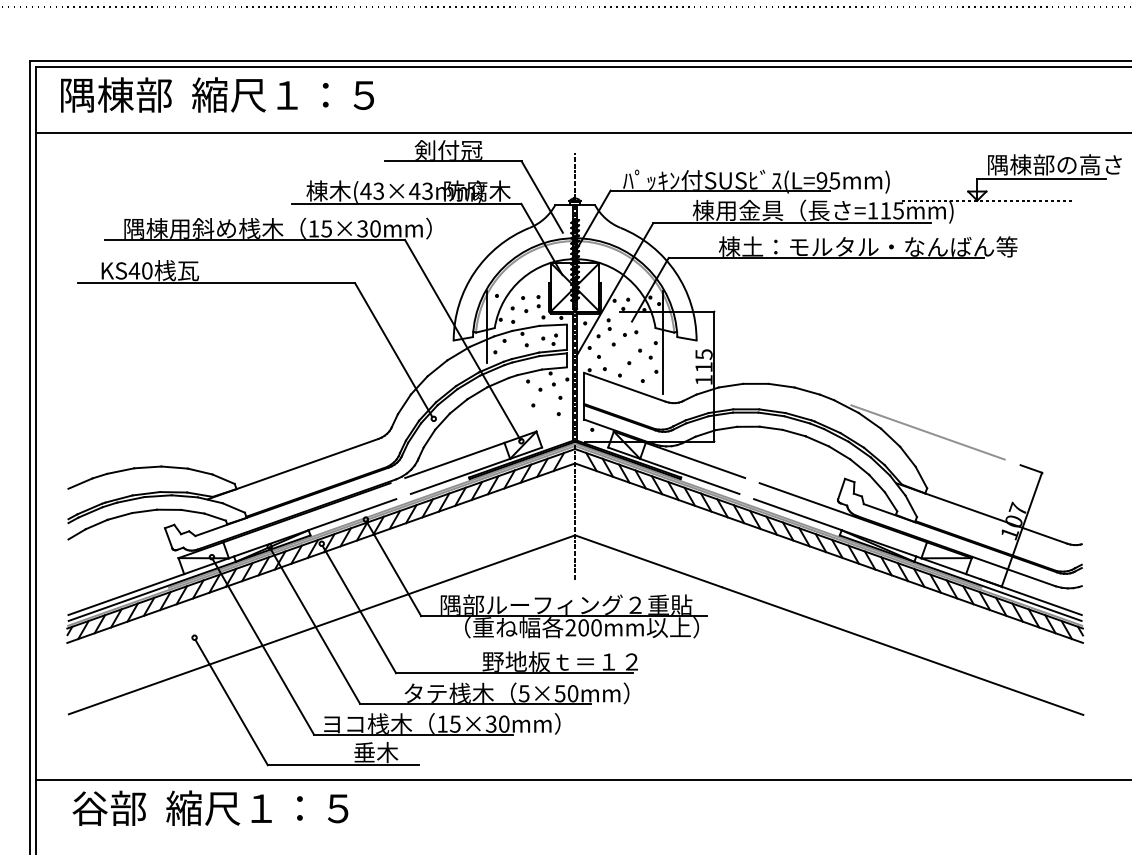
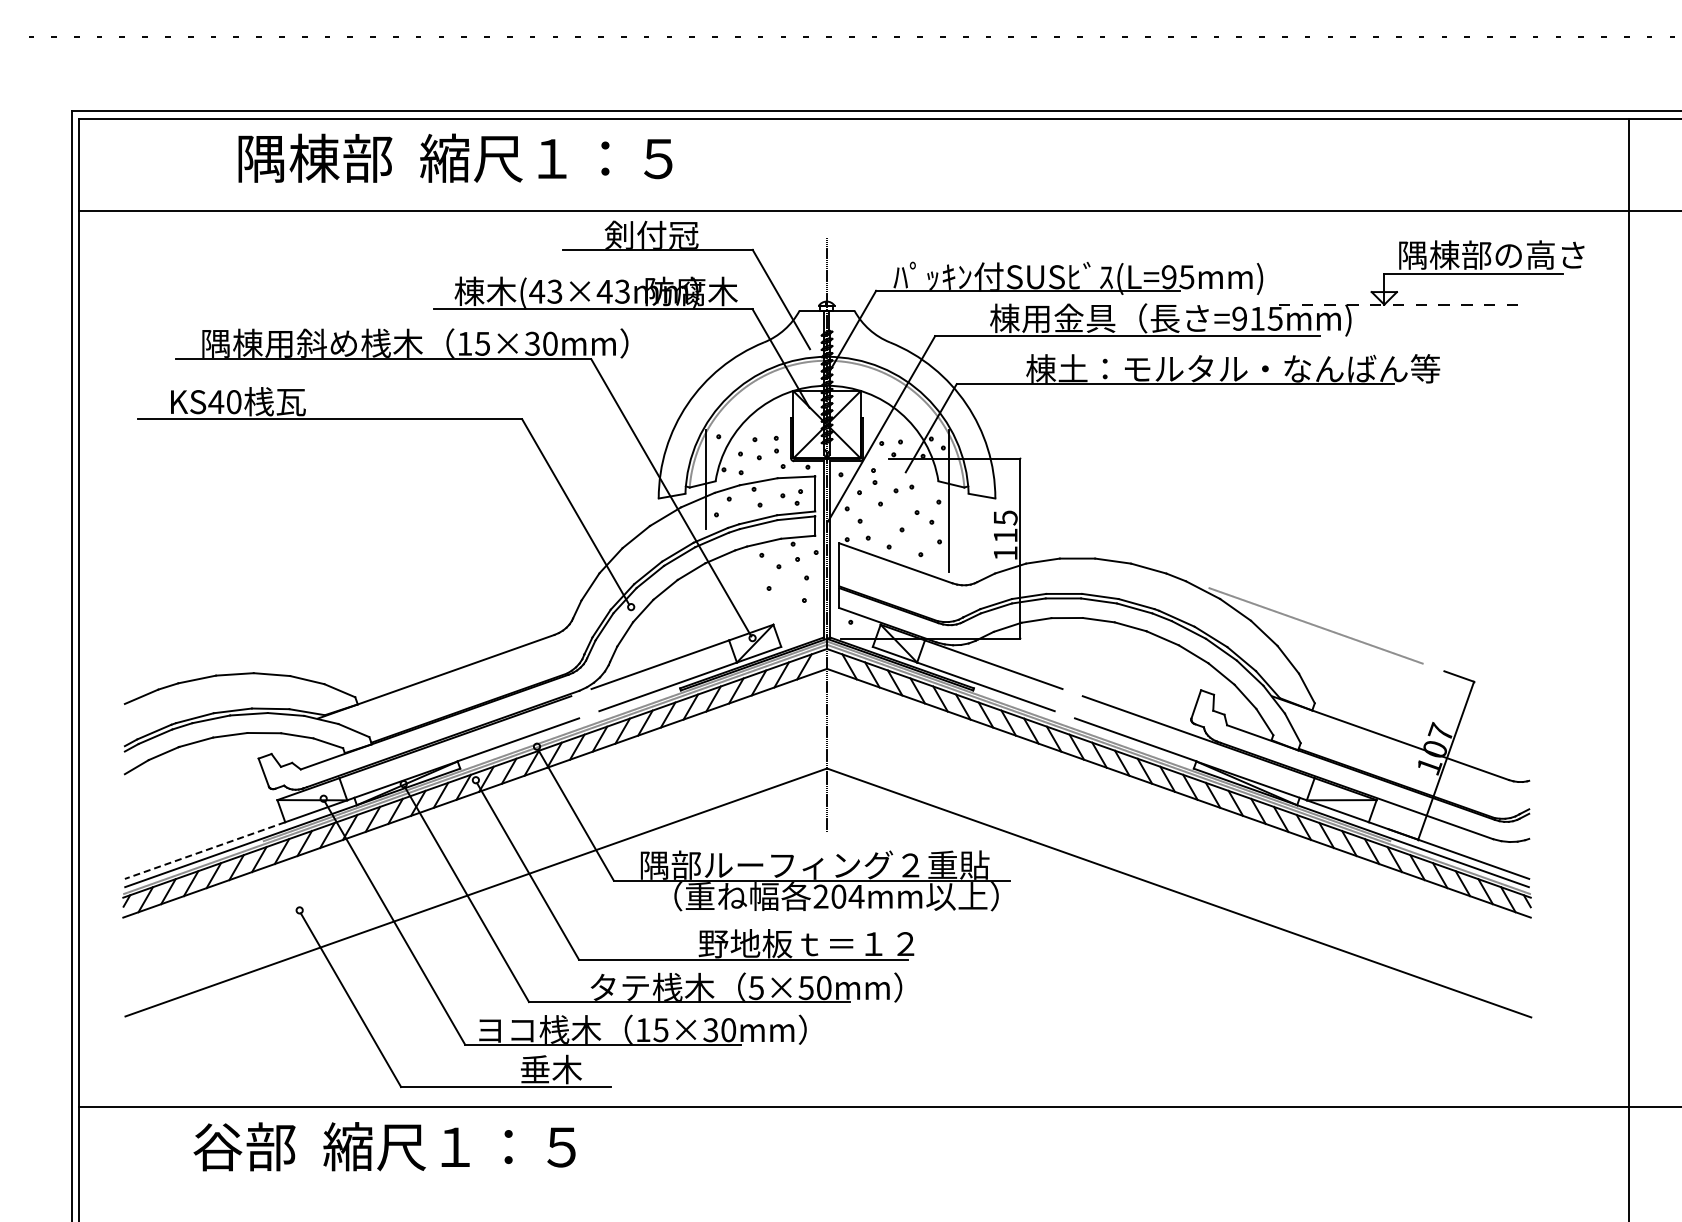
text: (217, 94) -> (455, 157), moved
text: (872, 210) -> (1239, 318), =115mm) -> =915mm)
line: (125, 594) -> (204, 850), solid -> dashed
text: (596, 627) -> (856, 896), 200mm -> 204mm
text: (210, 808) -> (384, 1146), moved

